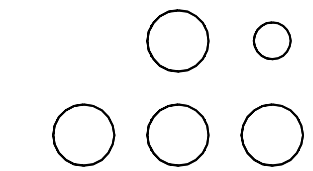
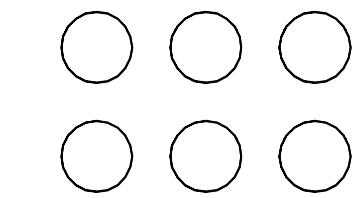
part: (83, 40) -> (96, 46), added
part: (271, 40) -> (314, 46), size x1.67

